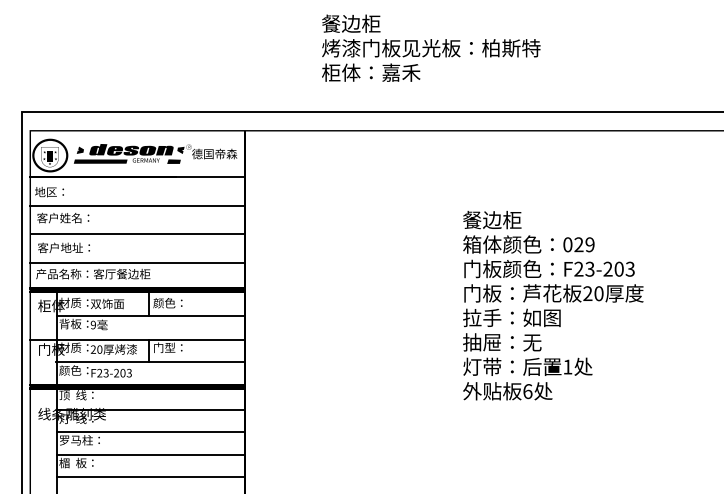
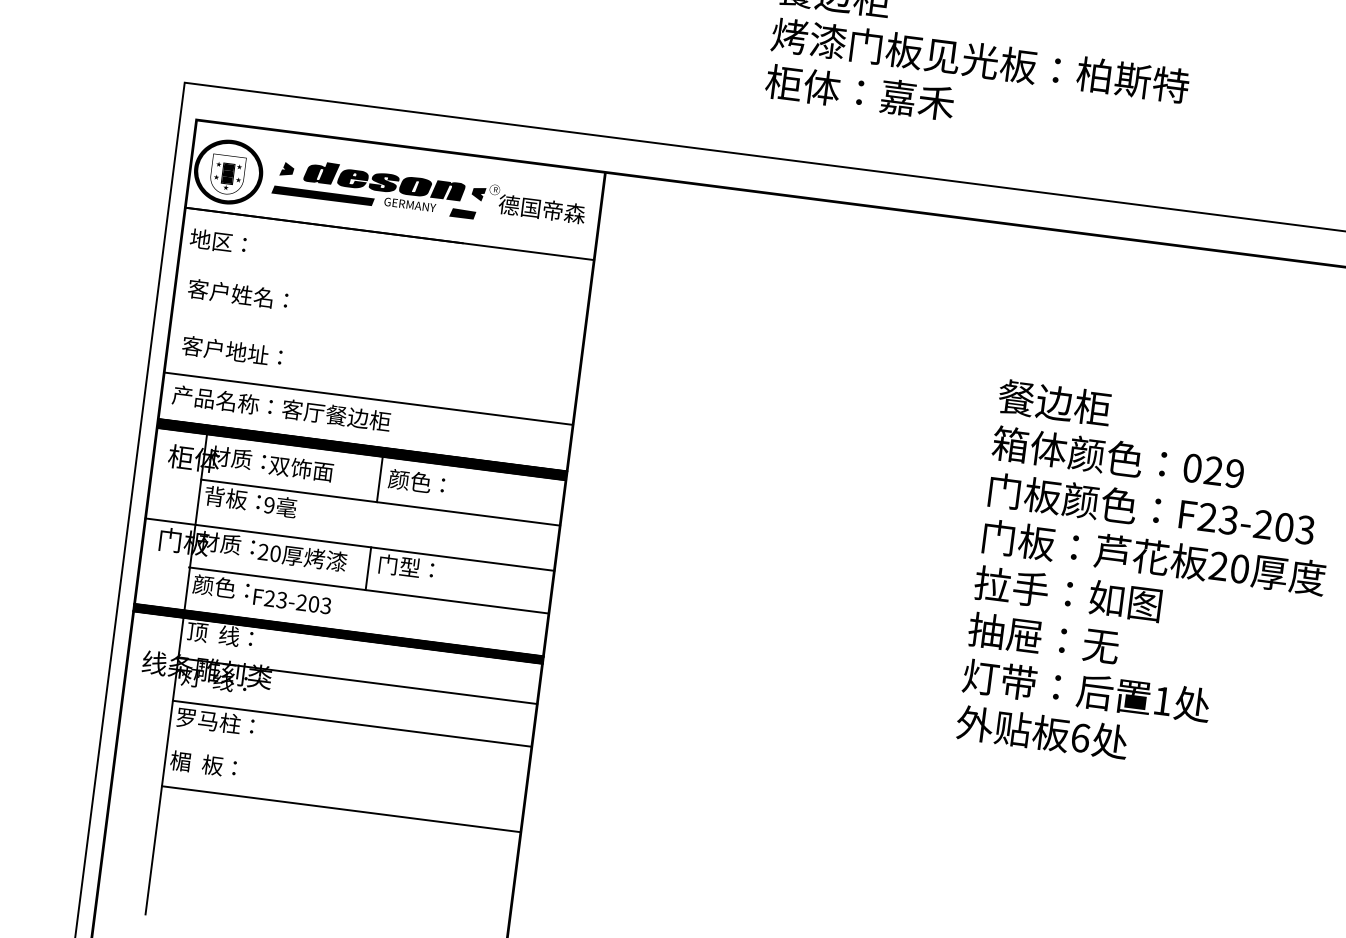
line: (137, 205) -> (382, 288), removed
line: (137, 234) -> (375, 343), removed
line: (150, 454) -> (346, 765), removed

